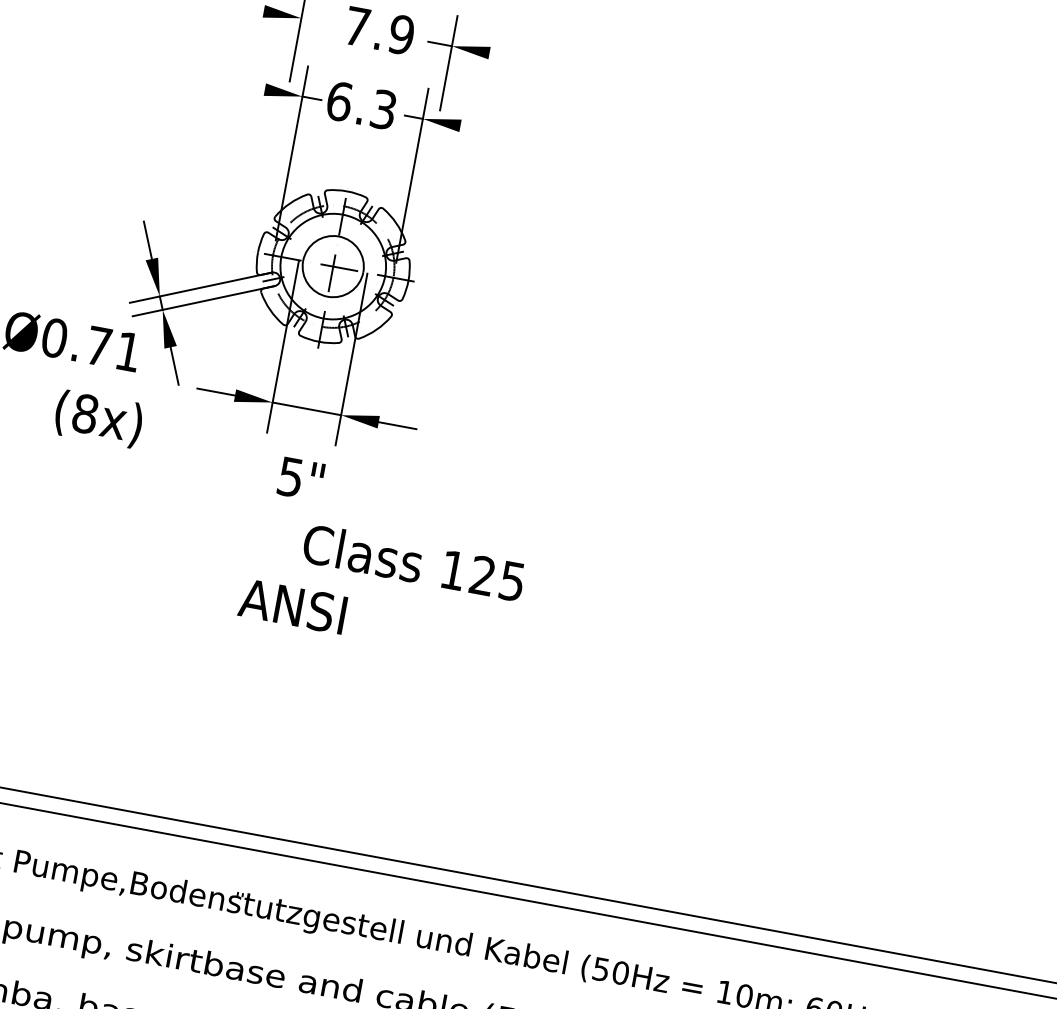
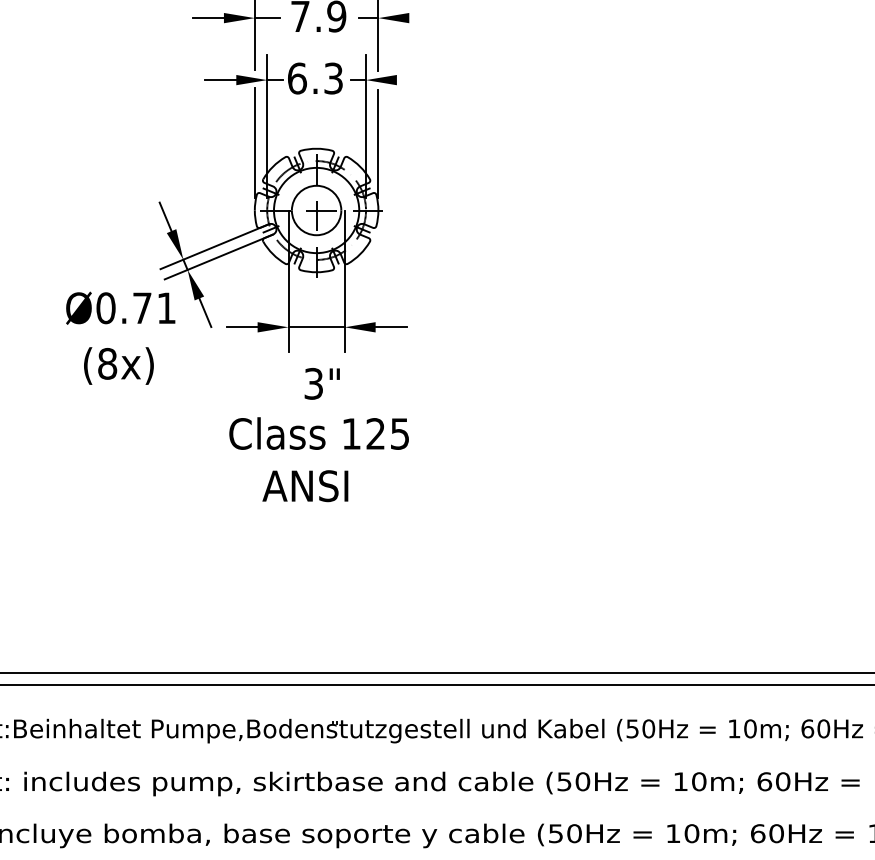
line: (244, 8) -> (208, 18), added
line: (315, 21) -> (266, 18), added
line: (245, 86) -> (220, 80), added
line: (272, 170) -> (254, 143), added
line: (423, 200) -> (378, 144), added
text: (98, 418) -> (118, 365), moved
text: (290, 476) -> (313, 383), 5" -> 3"
text: (413, 562) -> (318, 433), moved
text: (292, 606) -> (305, 486), moved

